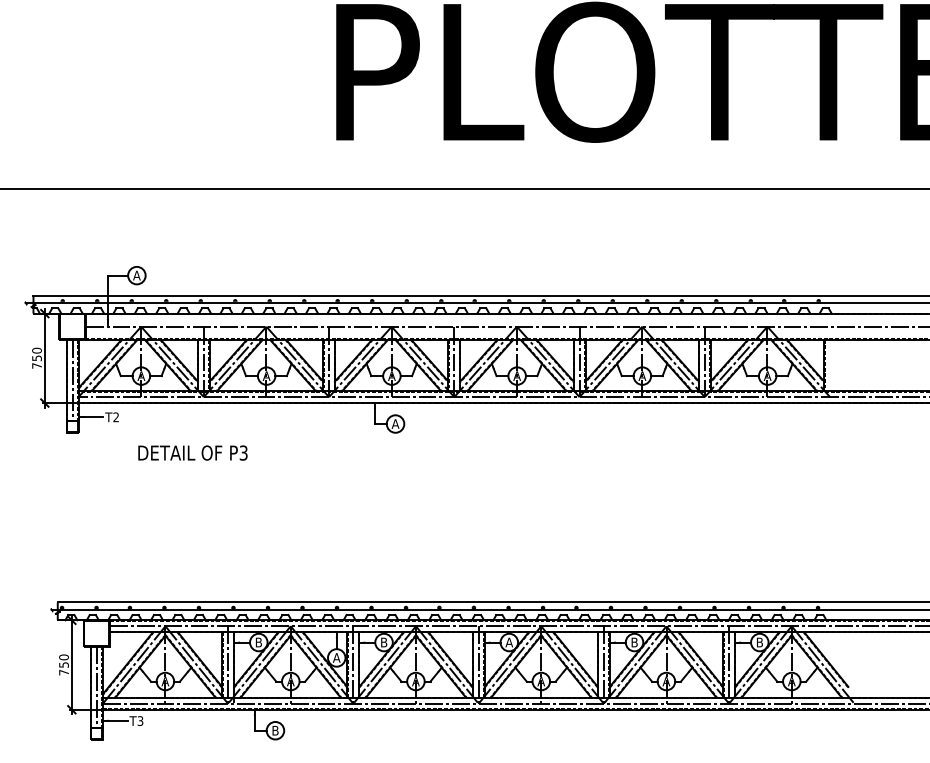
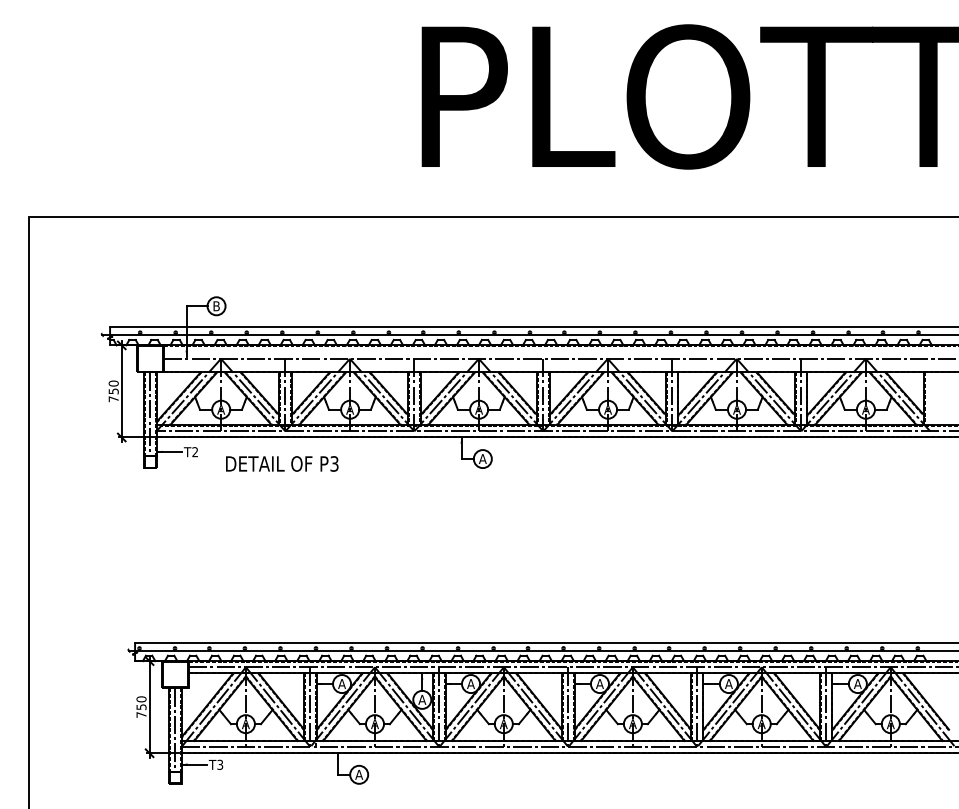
text: (136, 275) -> (216, 306), A -> B
text: (193, 452) -> (282, 463), moved
text: (258, 642) -> (341, 683), B -> A
text: (383, 642) -> (470, 683), B -> A
text: (634, 642) -> (728, 683), B -> A
text: (759, 642) -> (857, 683), B -> A
text: (275, 730) -> (359, 774), B -> A

